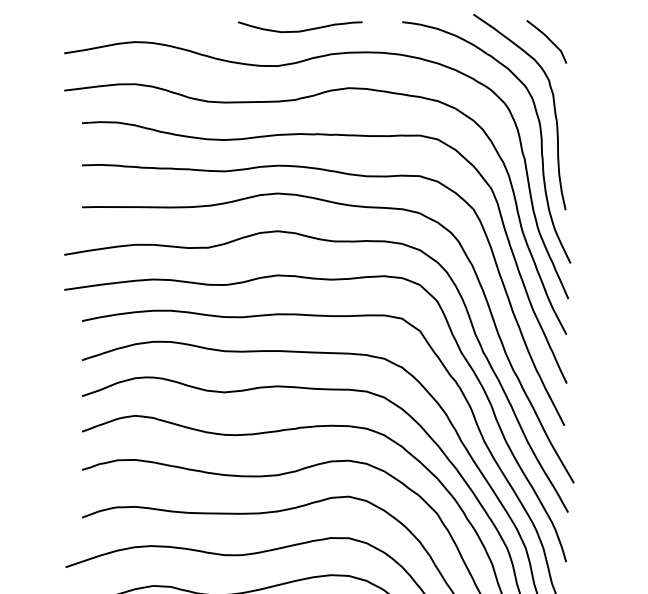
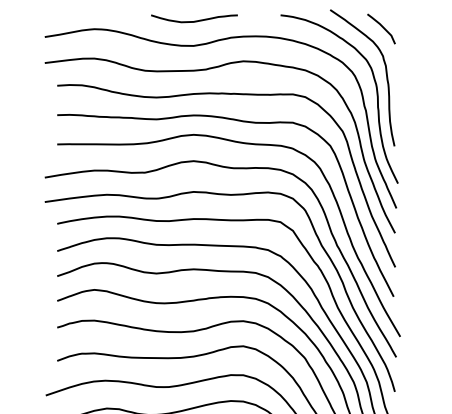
curve: (300, 29) -> (194, 20), moved

